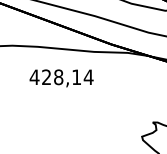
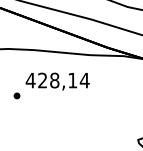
part: (20, 92) -> (16, 95), added

